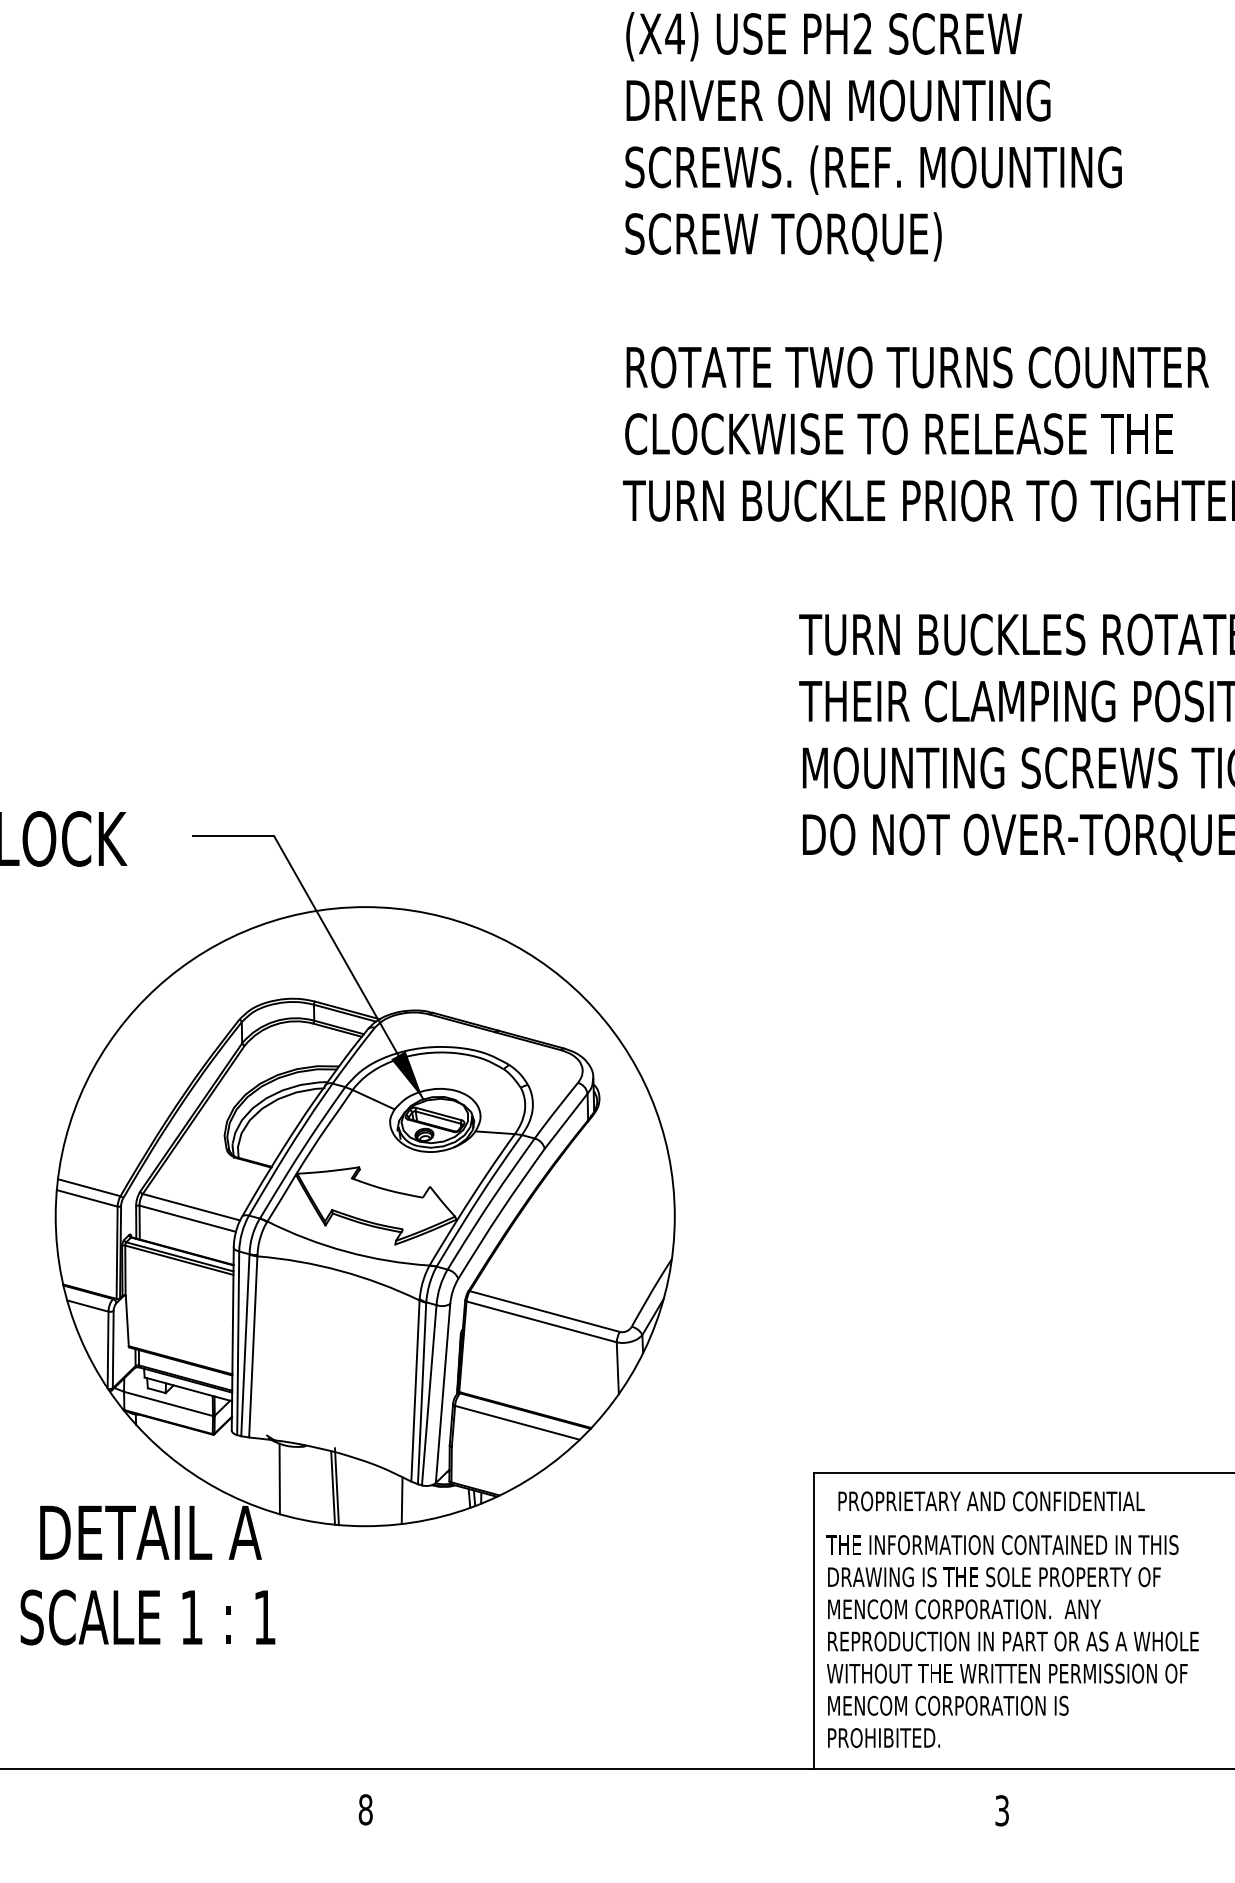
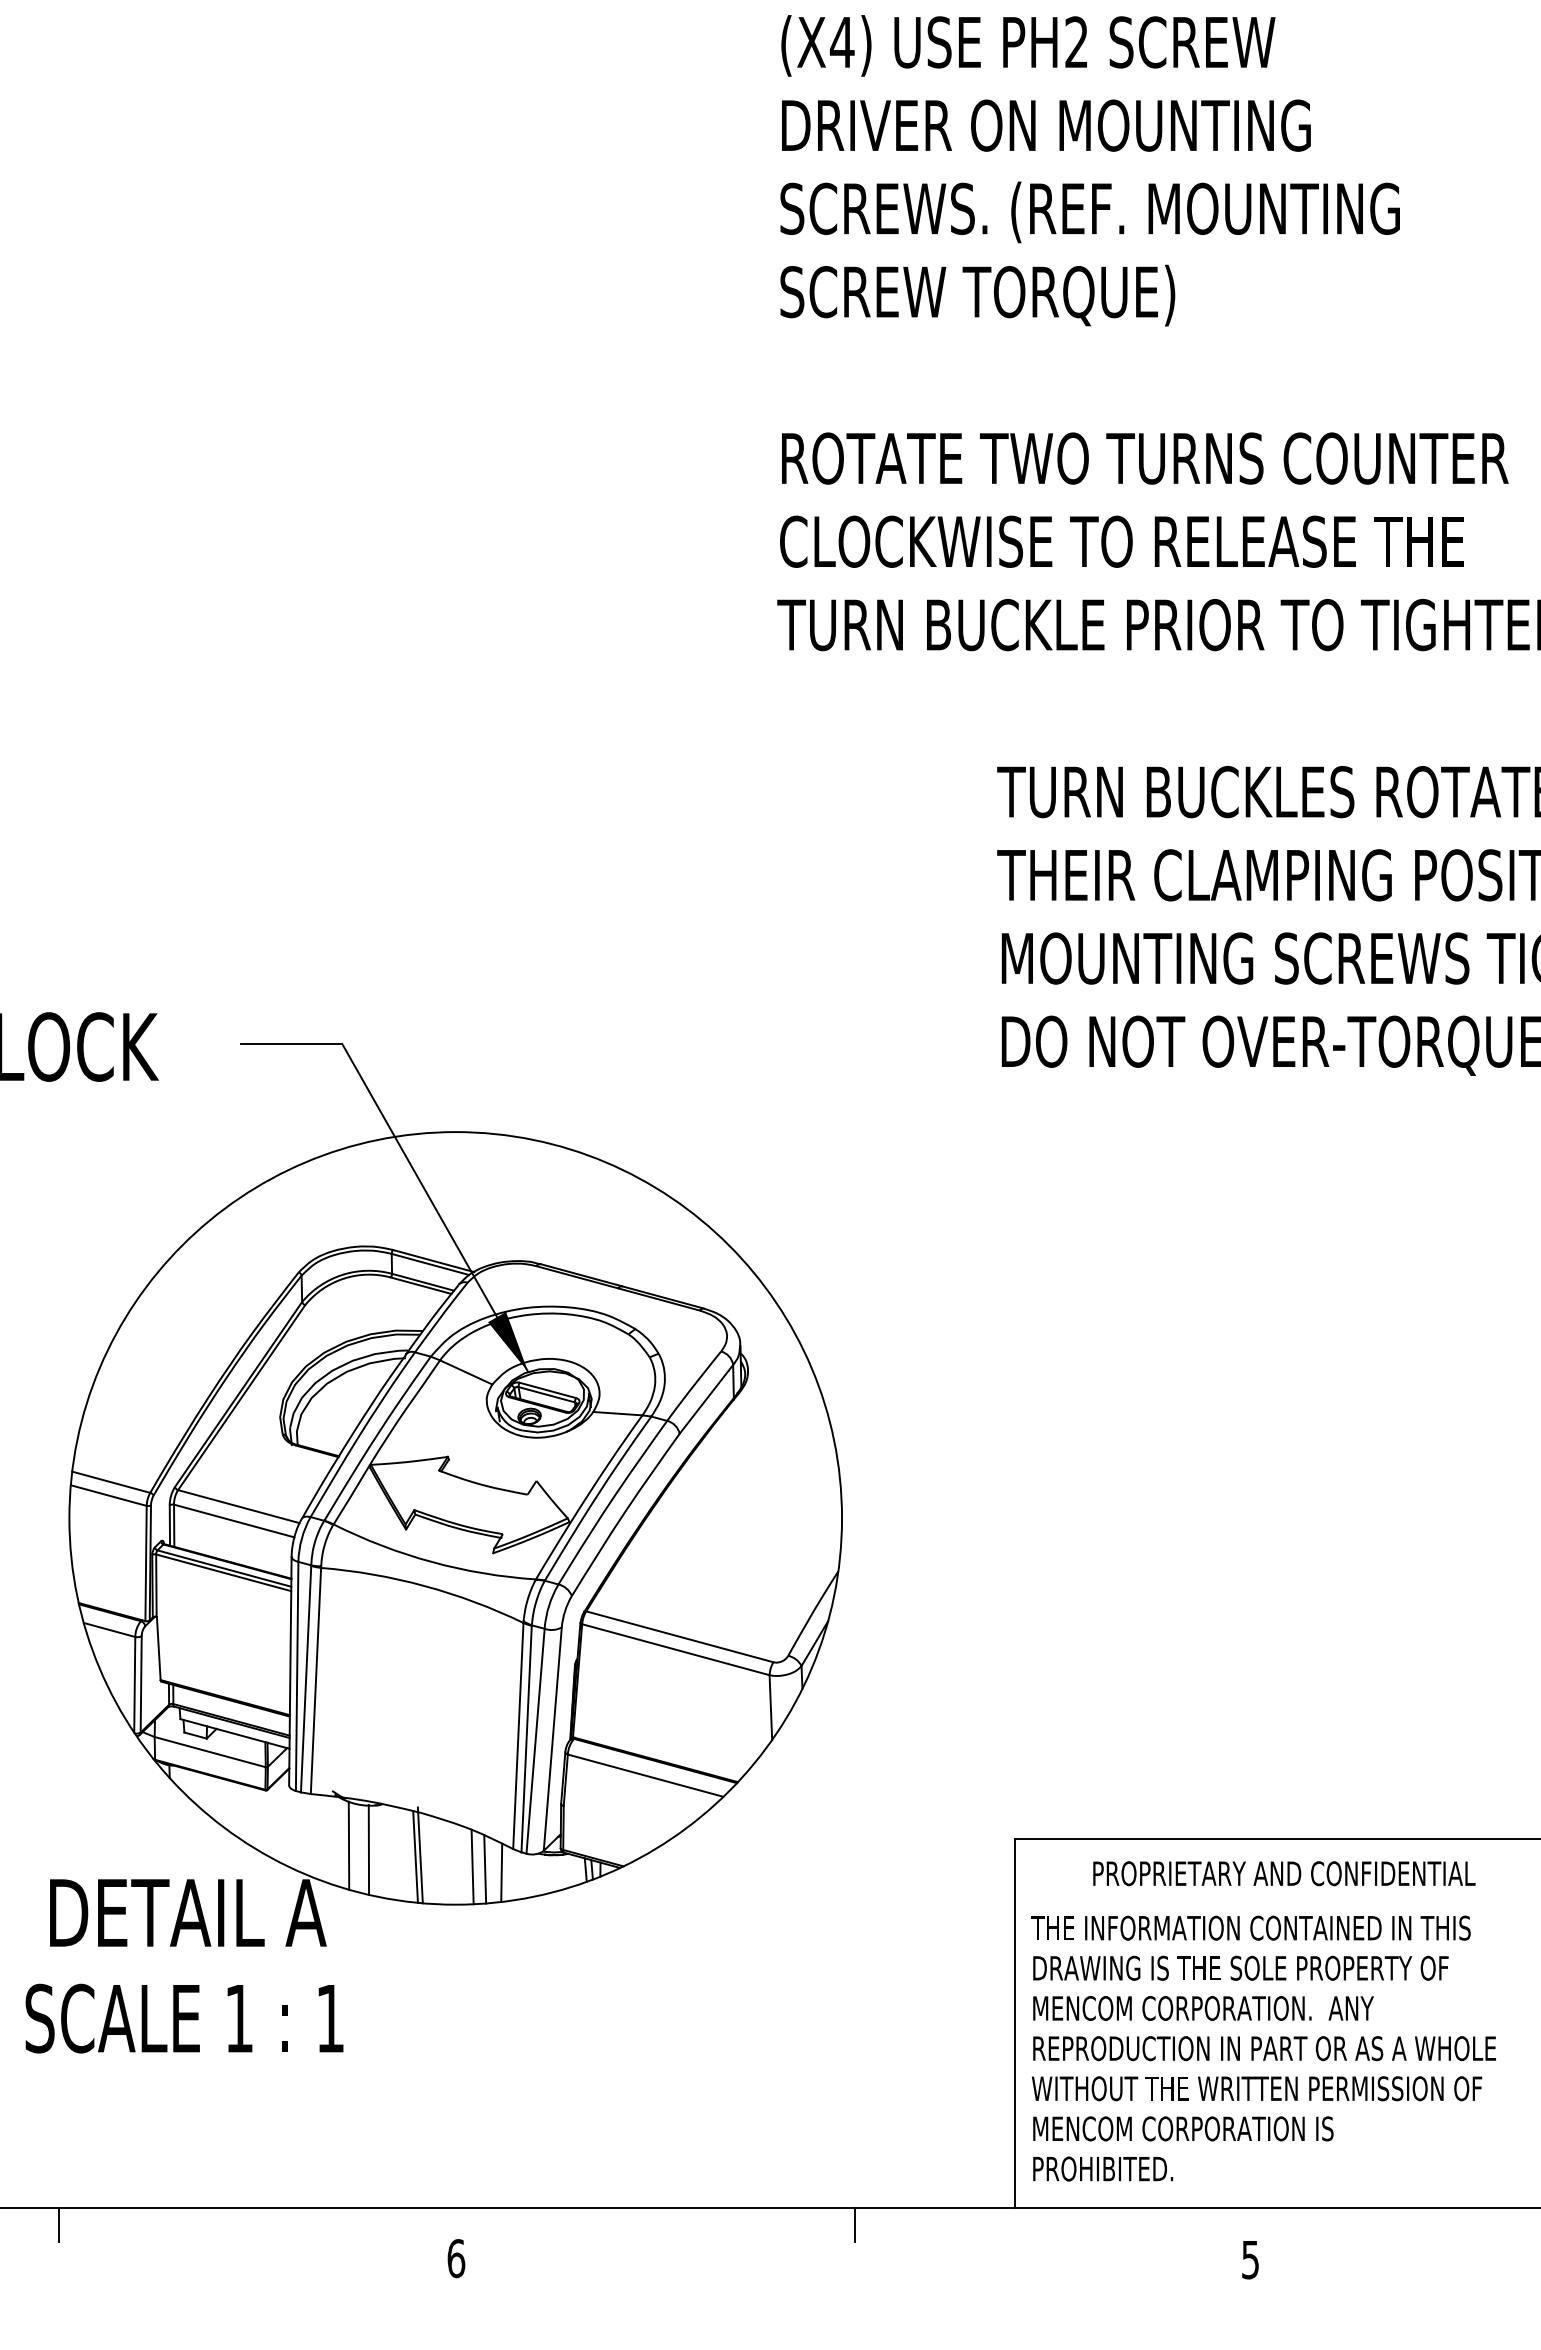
line: (295, 1481) -> (368, 1849), added
line: (378, 1495) -> (472, 1866), added
line: (389, 1498) -> (485, 1869), added
text: (991, 1501) -> (1284, 1873), moved
line: (47, 1783) -> (59, 2225), added
line: (684, 1783) -> (854, 2225), added
text: (365, 1809) -> (456, 2258), 8 -> 6
text: (1002, 1810) -> (1250, 2259), 3 -> 5

